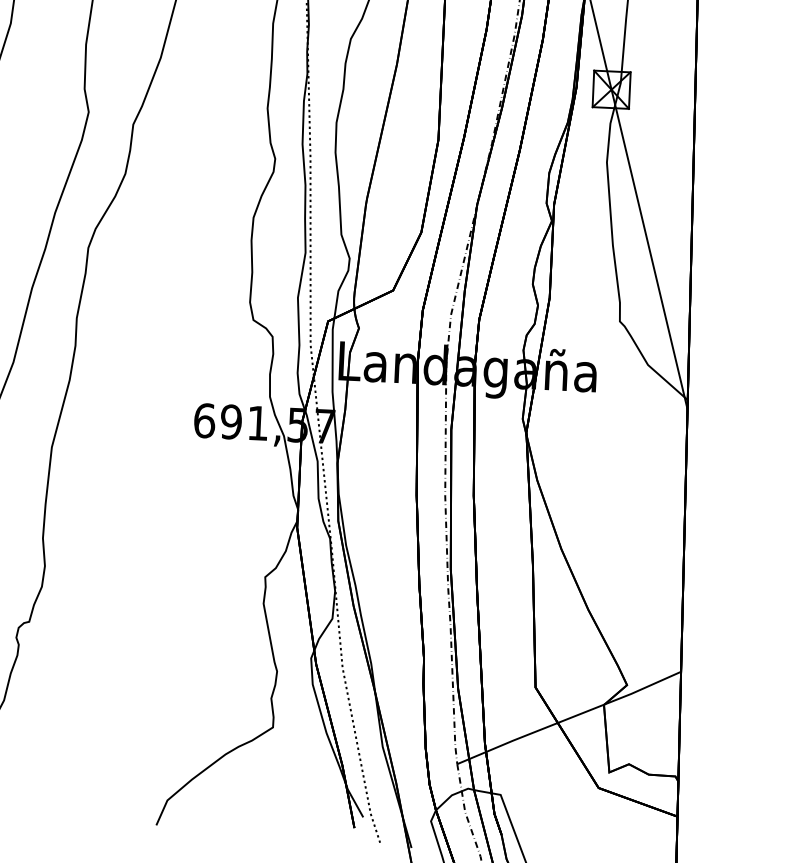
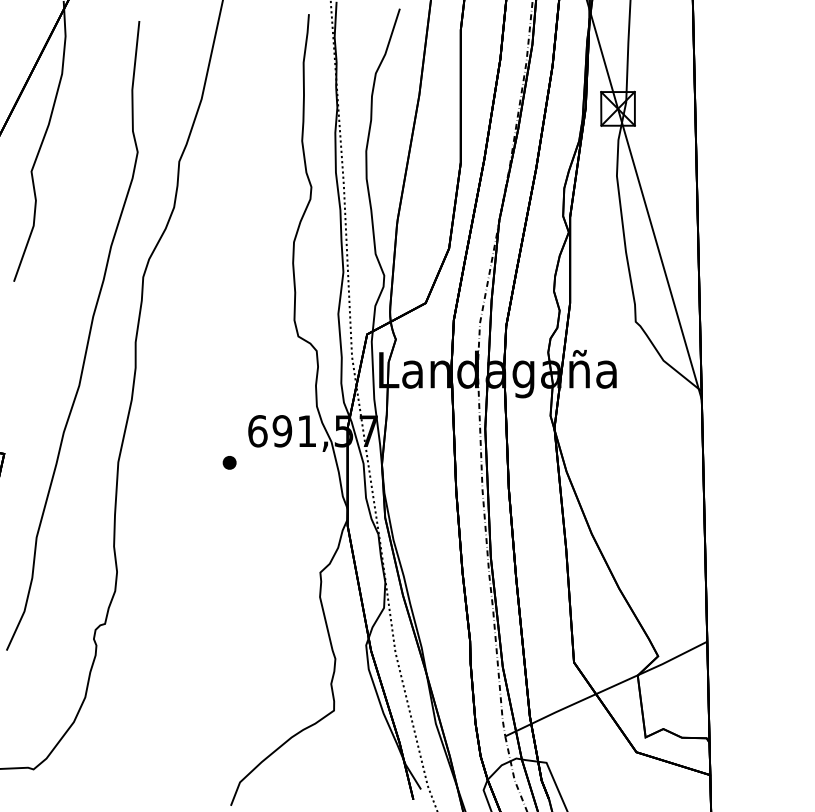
part: (172, 453) -> (229, 462), added

